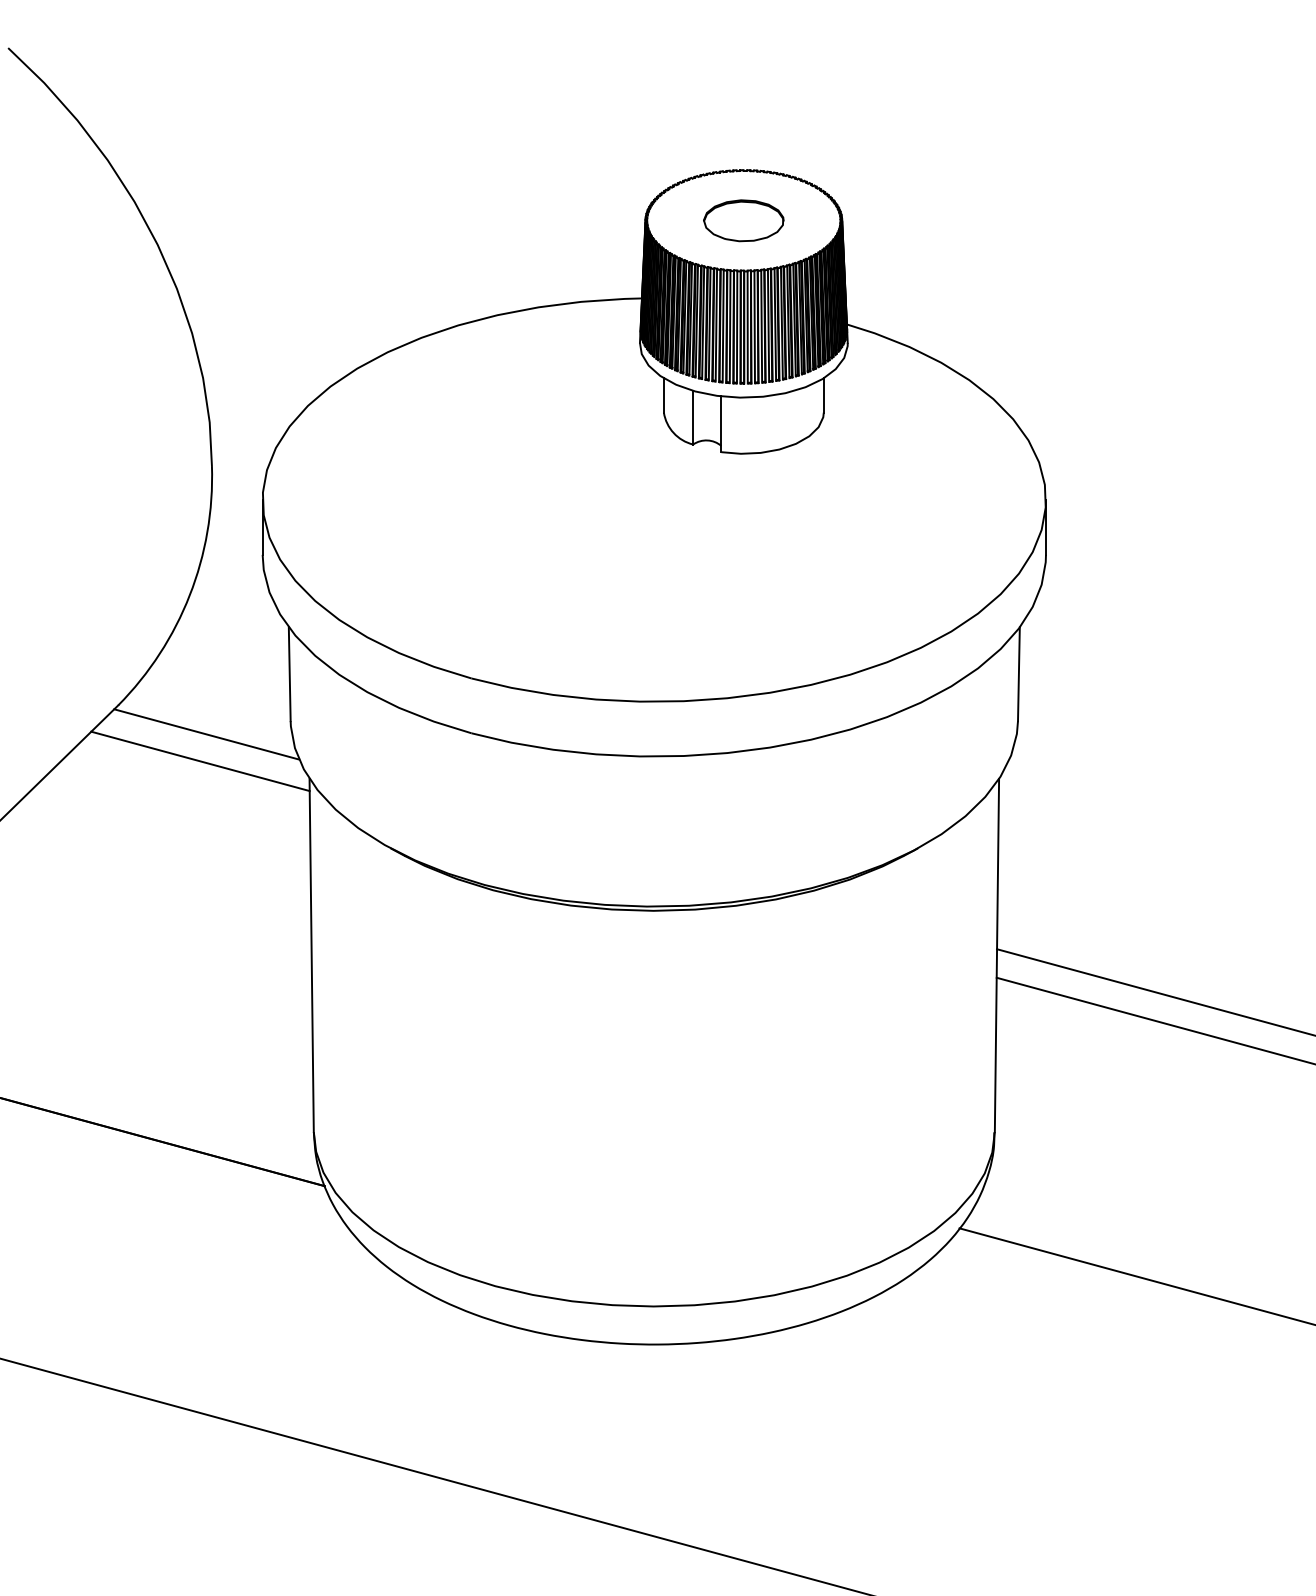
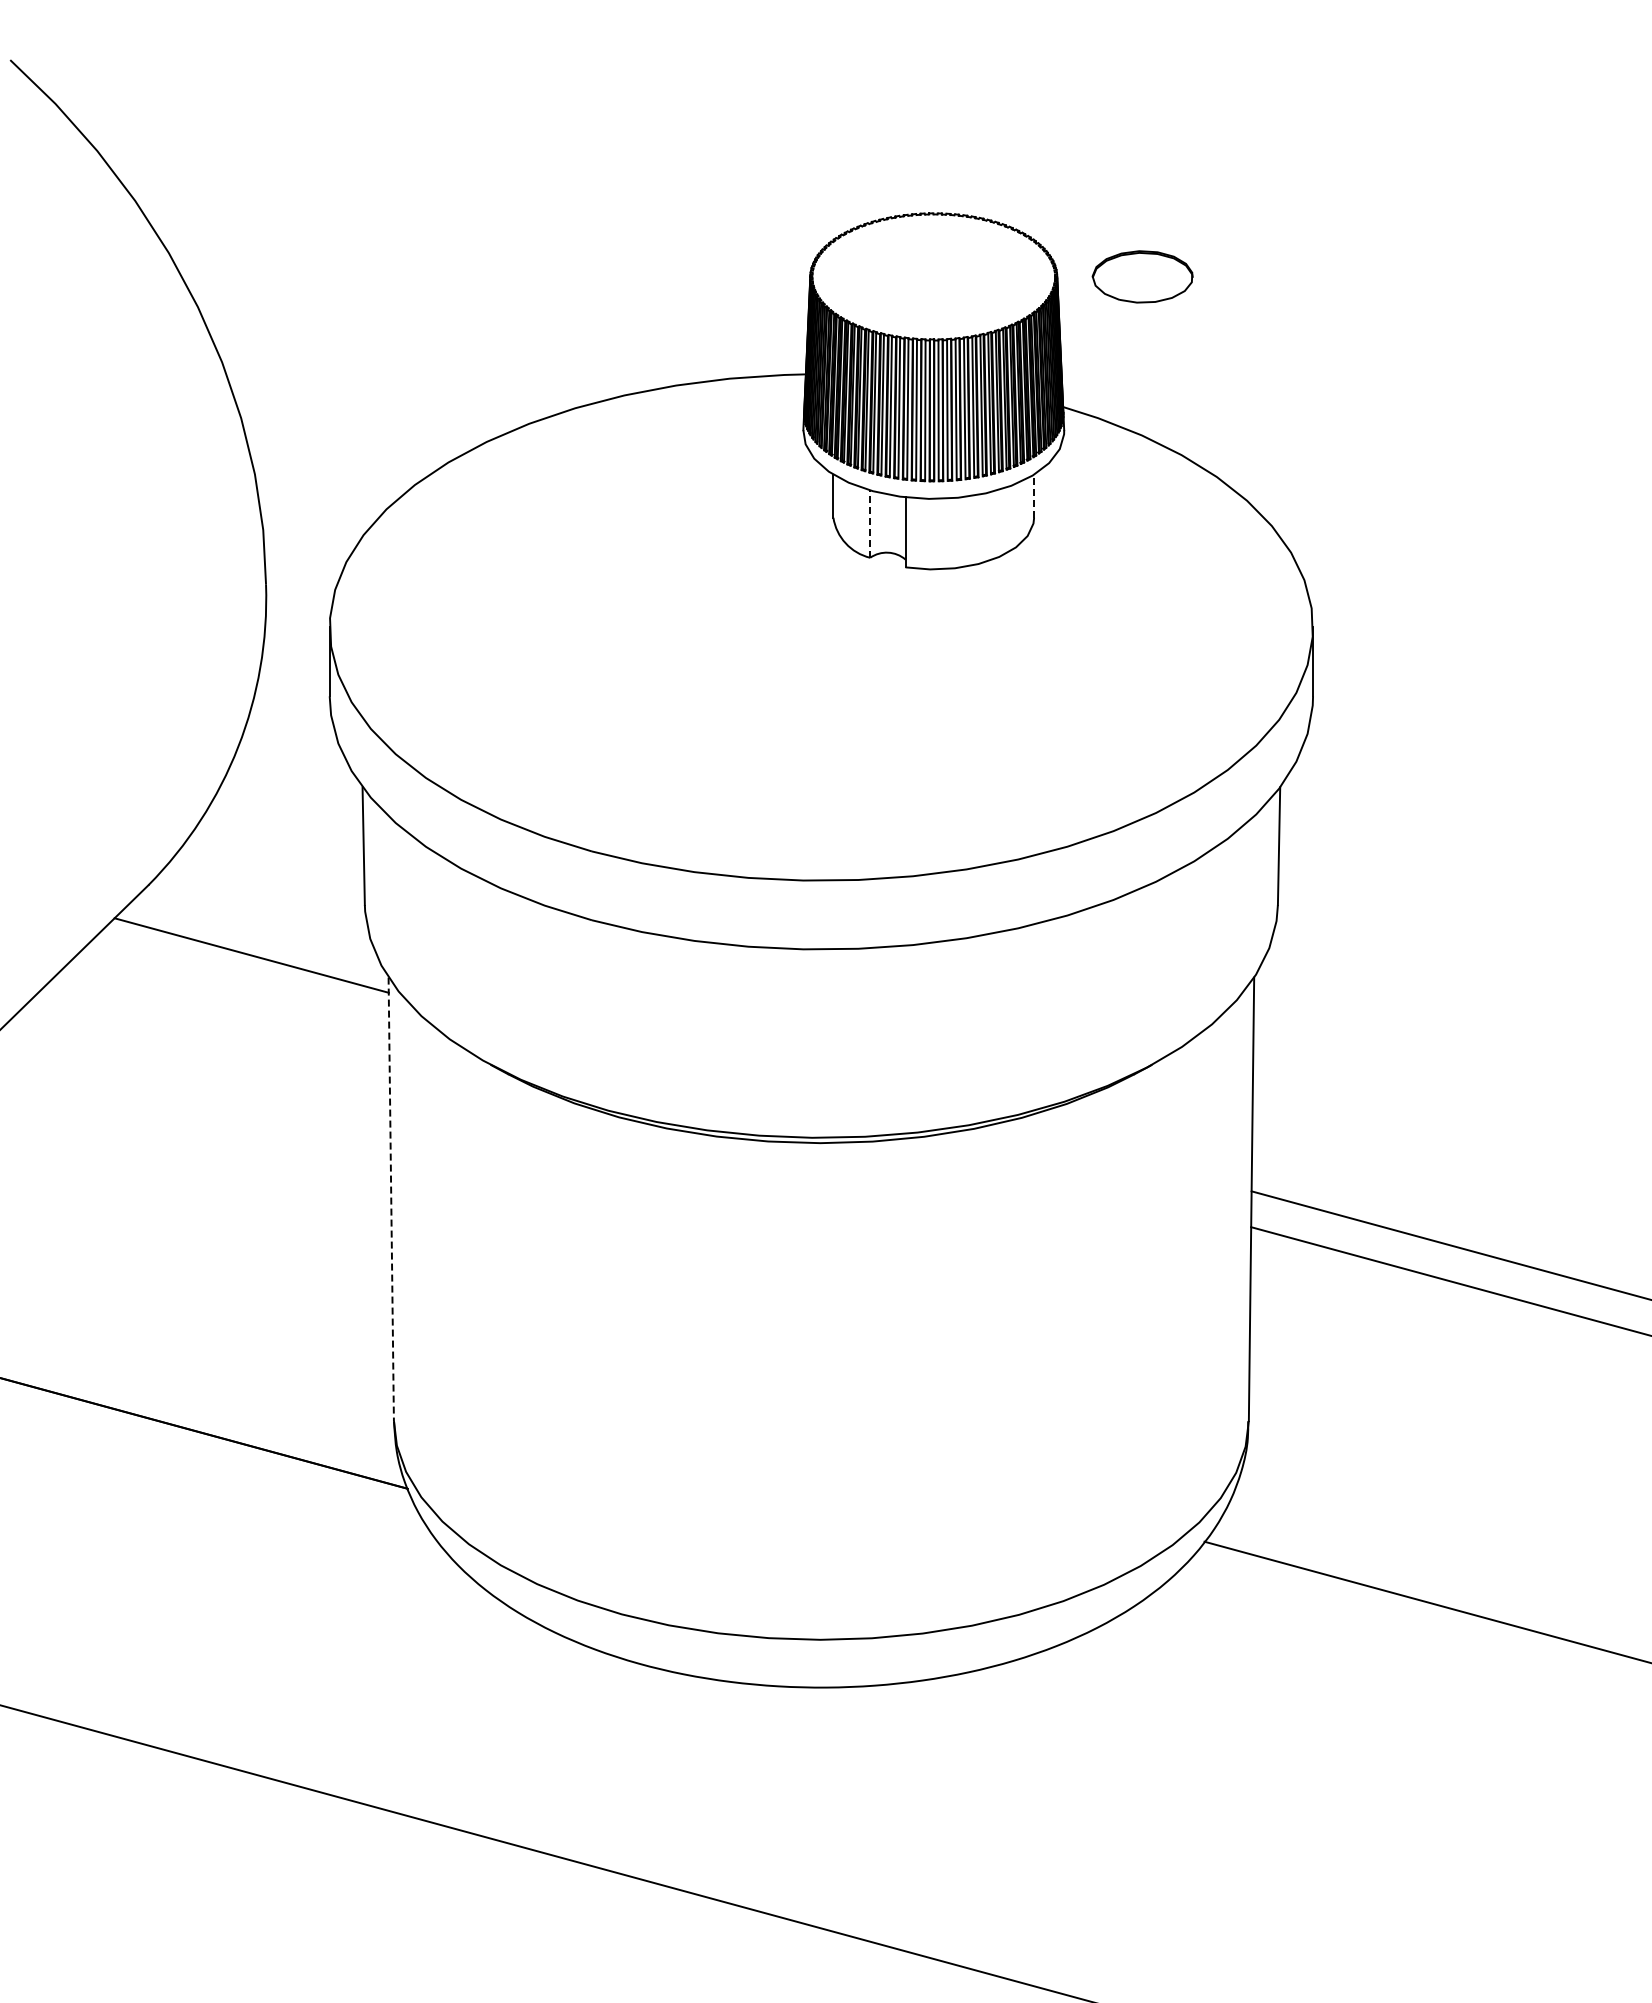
part: (743, 220) -> (1142, 276), moved
line: (824, 395) -> (1034, 496), solid -> dashed
line: (693, 418) -> (870, 524), solid -> dashed
line: (206, 734) -> (259, 921), removed
line: (311, 955) -> (391, 1199), solid -> dashed

